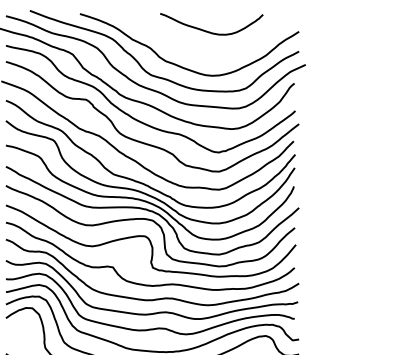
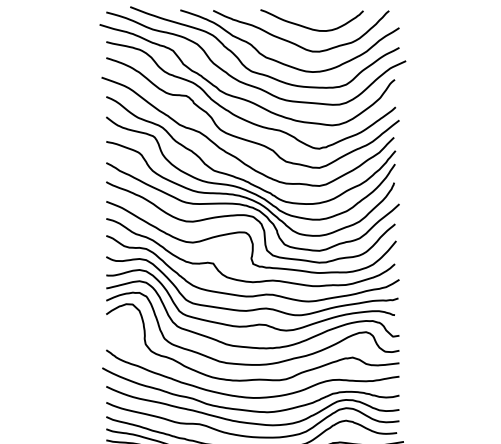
curve: (196, 47) -> (296, 43), added

